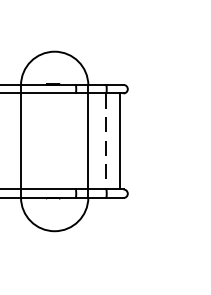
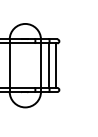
line: (106, 143) -> (49, 66), dashed -> solid

